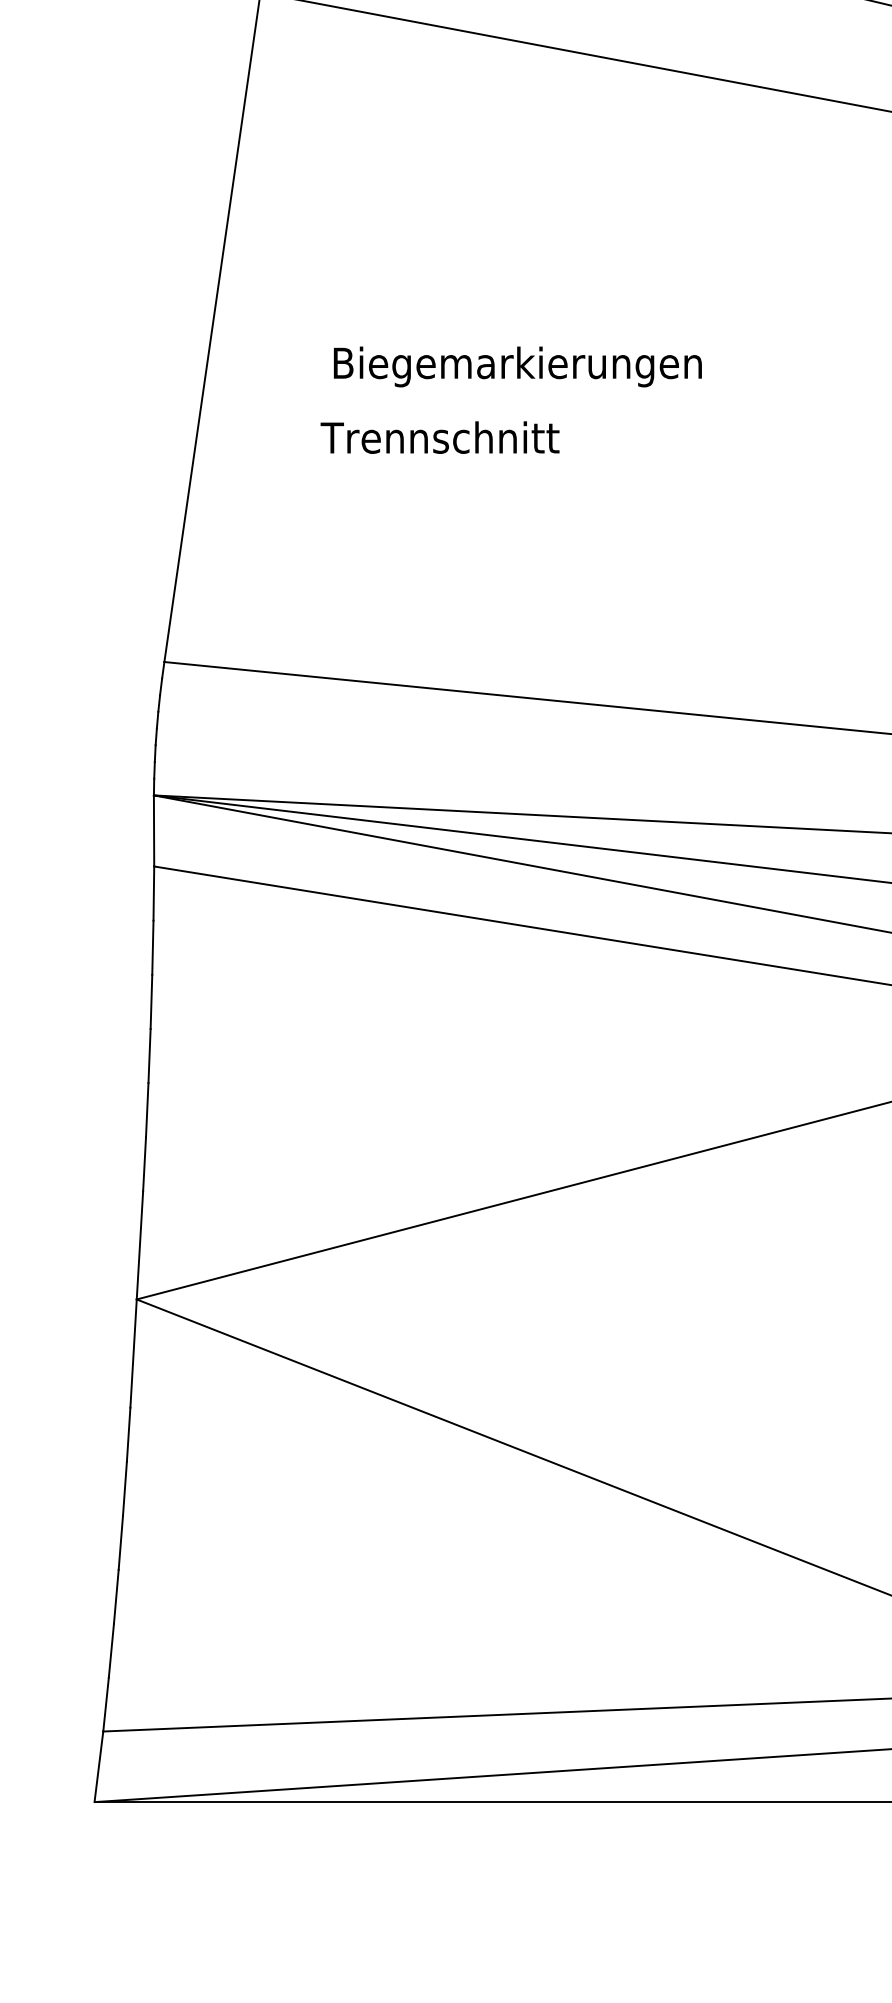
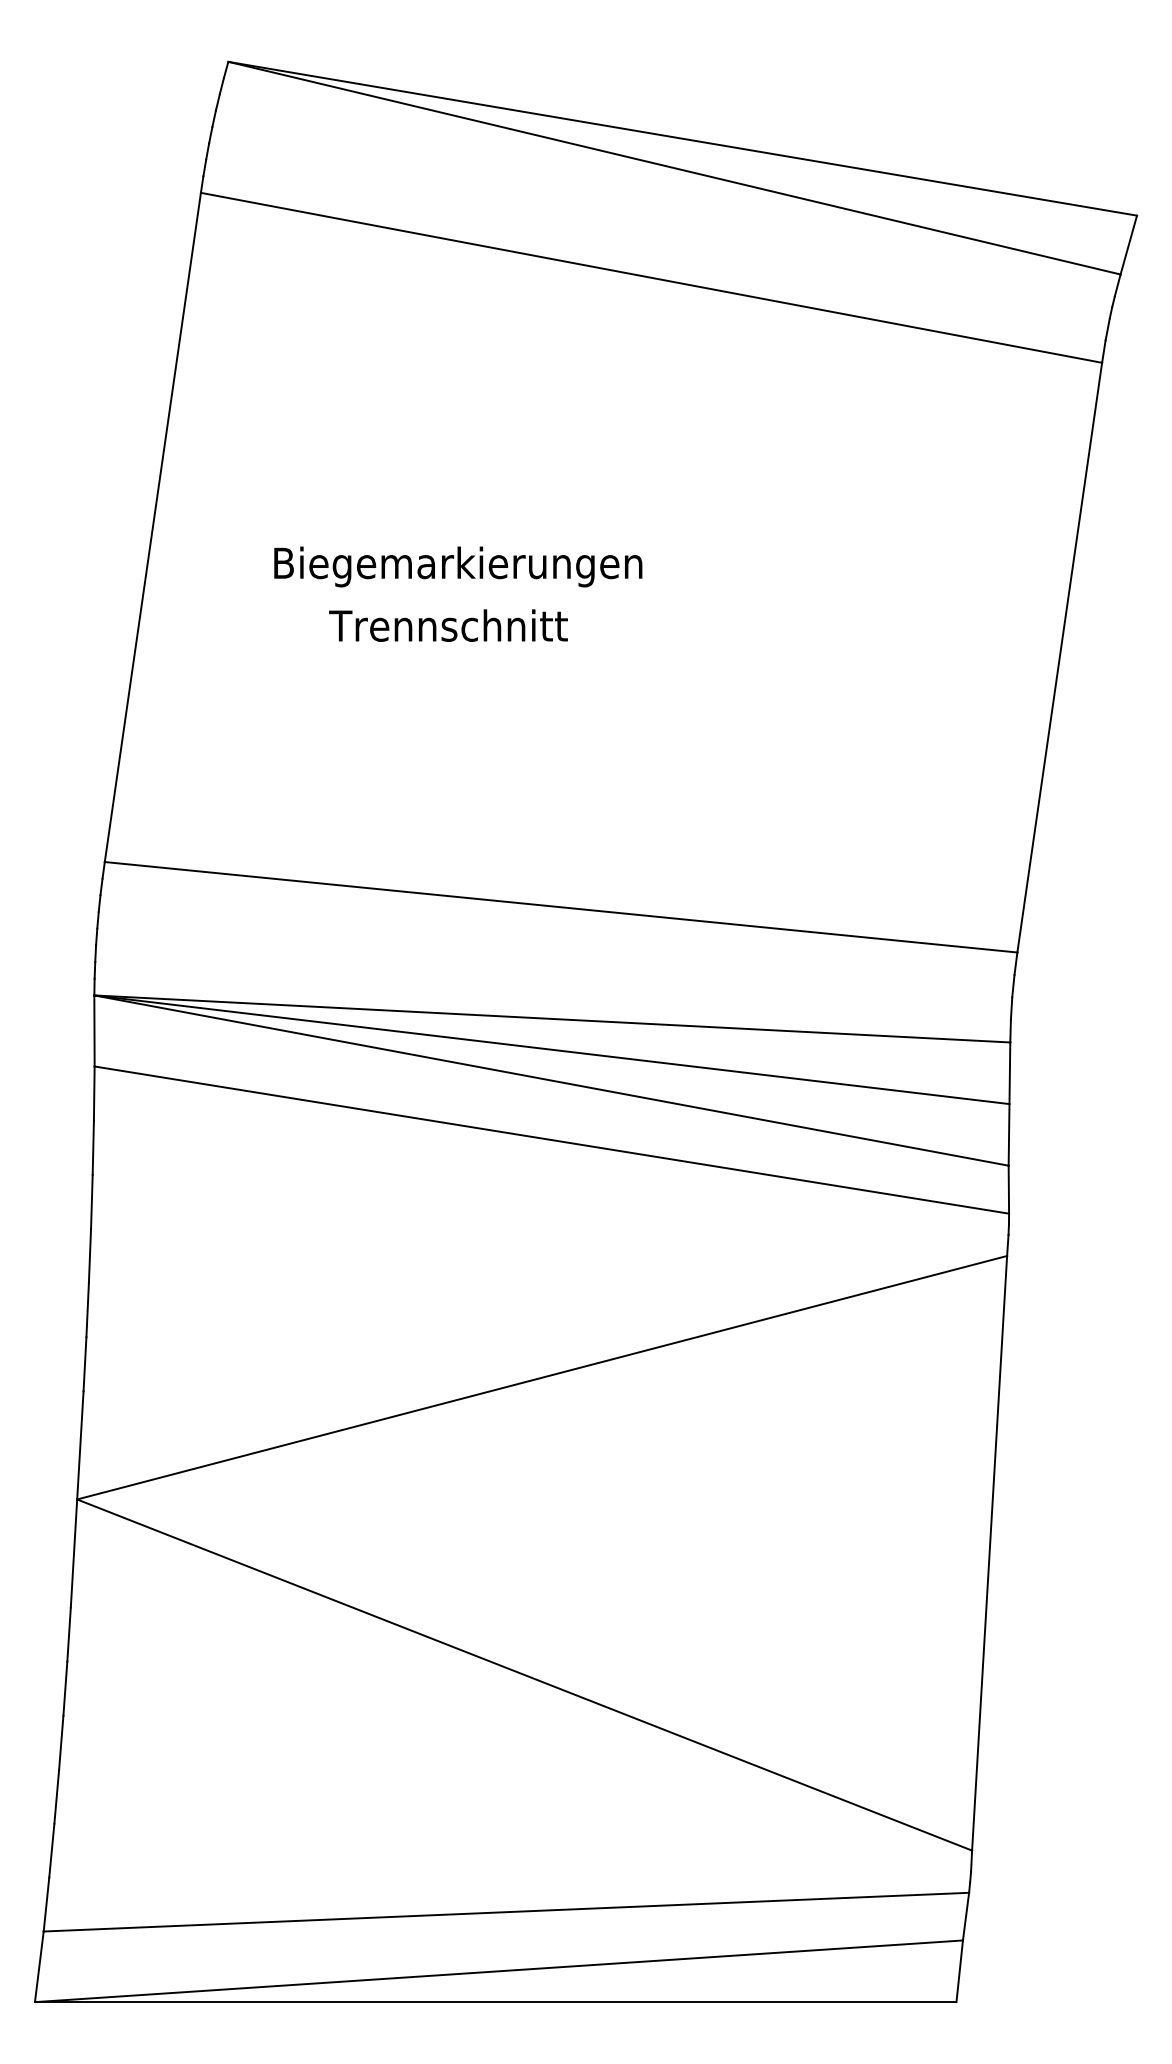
text: (440, 437) -> (448, 625), moved

